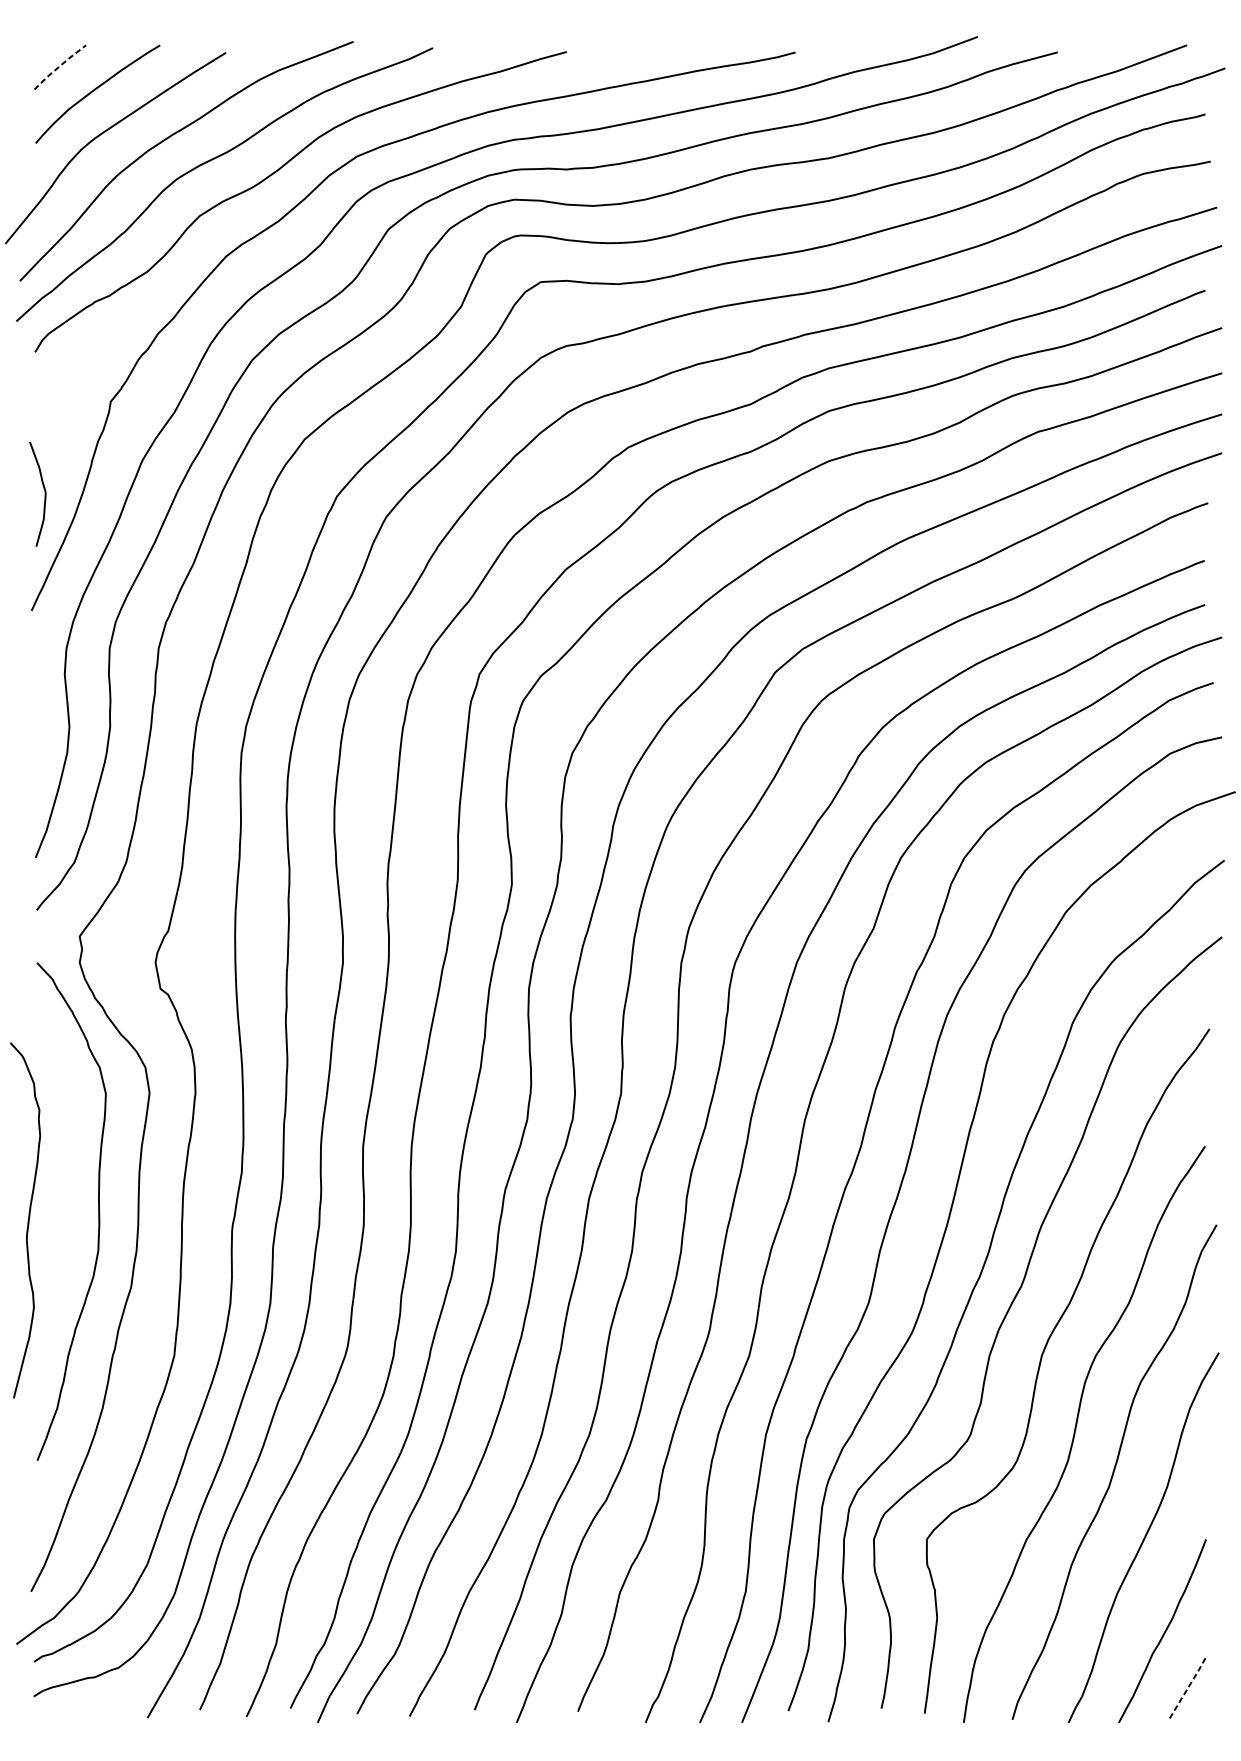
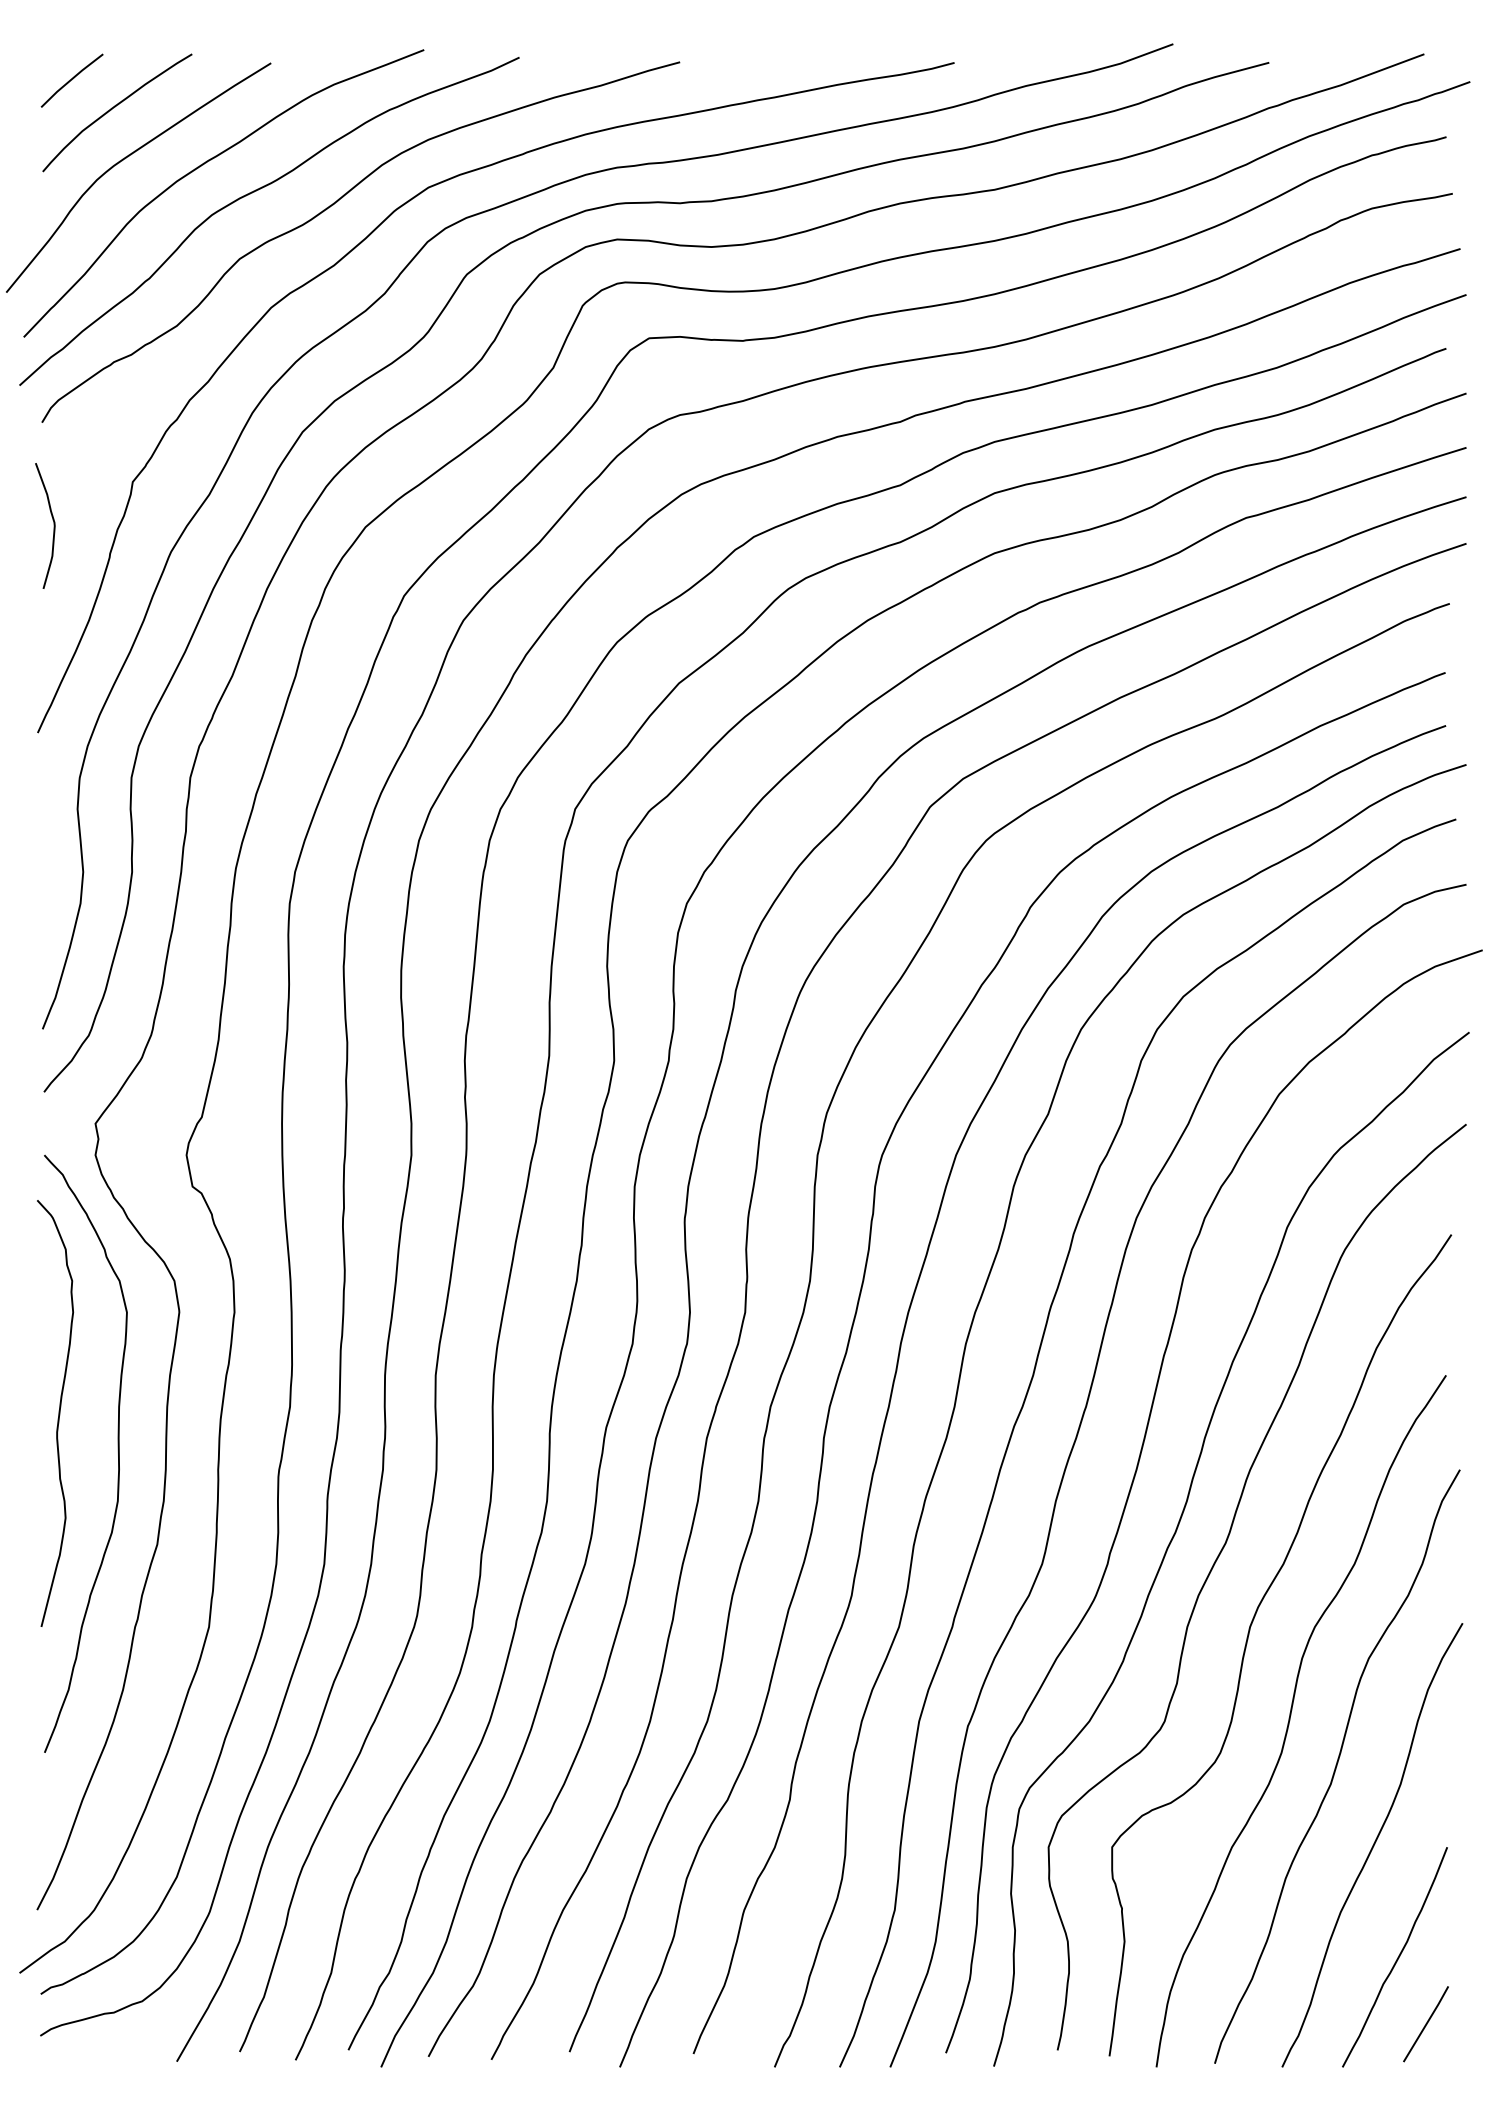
line: (59, 66) -> (71, 79), dashed -> solid
curve: (44, 493) -> (53, 525), moved
curve: (28, 1220) -> (58, 1413), moved
line: (1188, 1686) -> (1426, 2023), dashed -> solid

